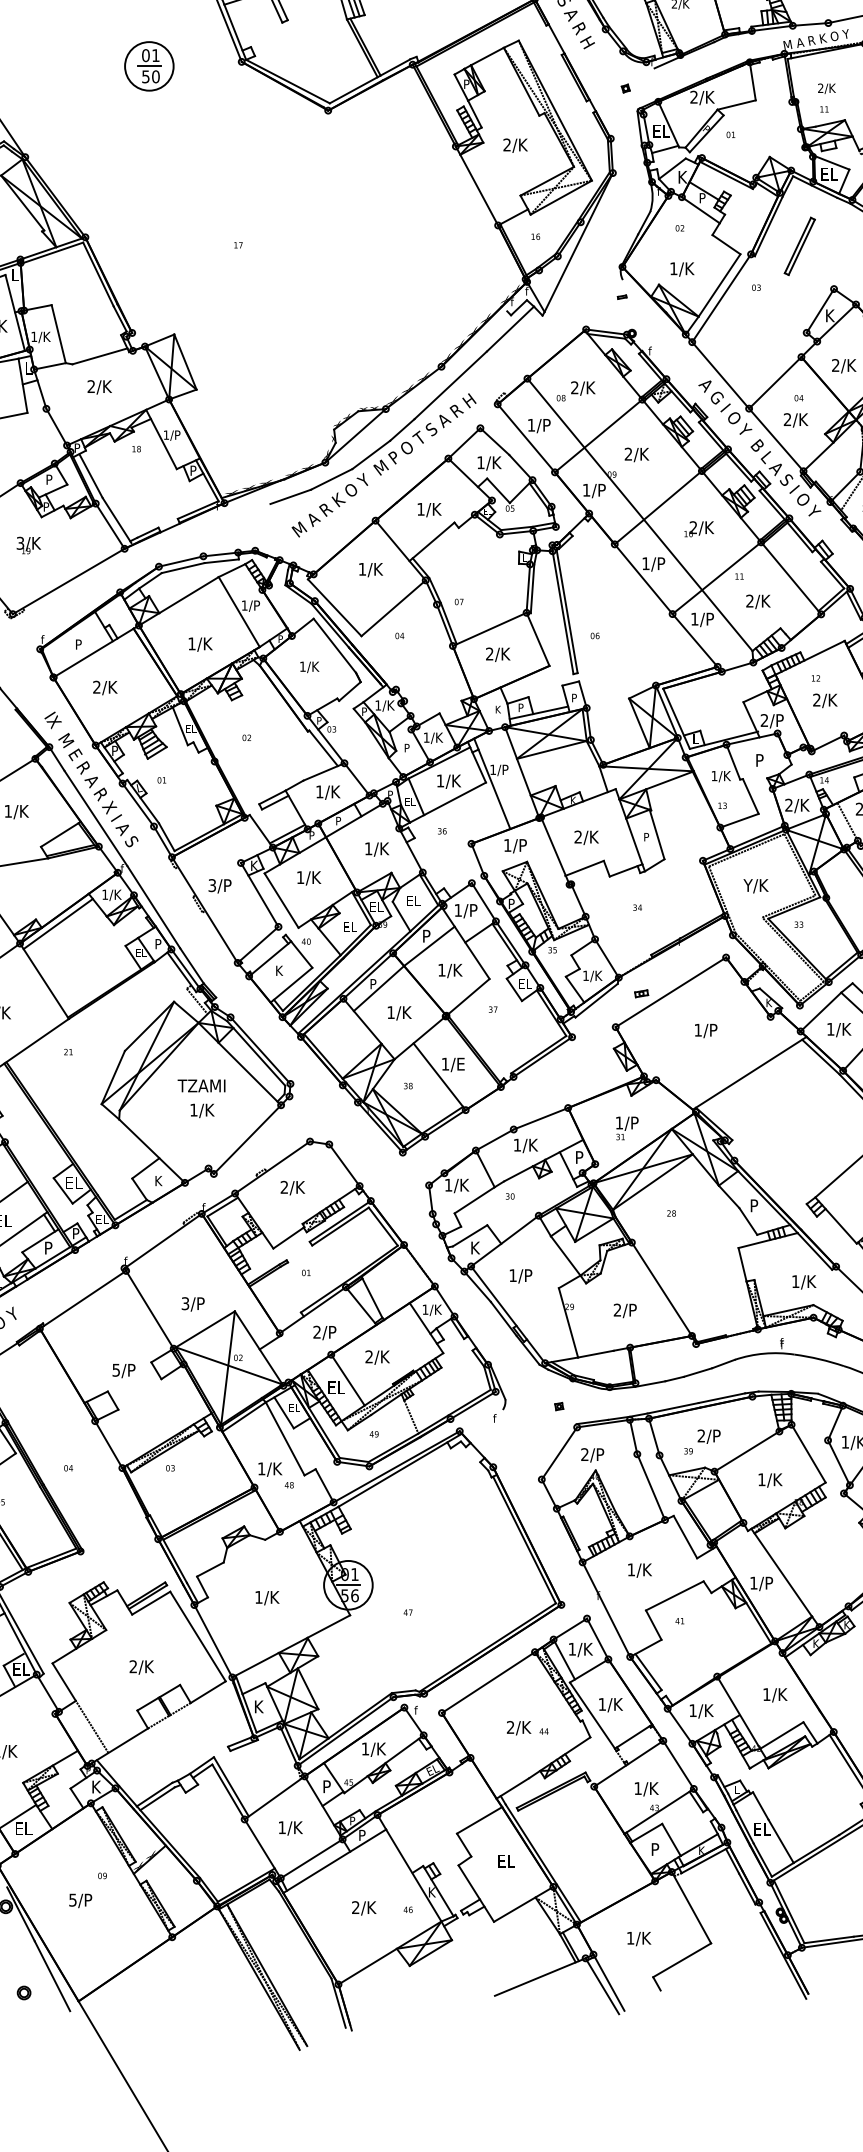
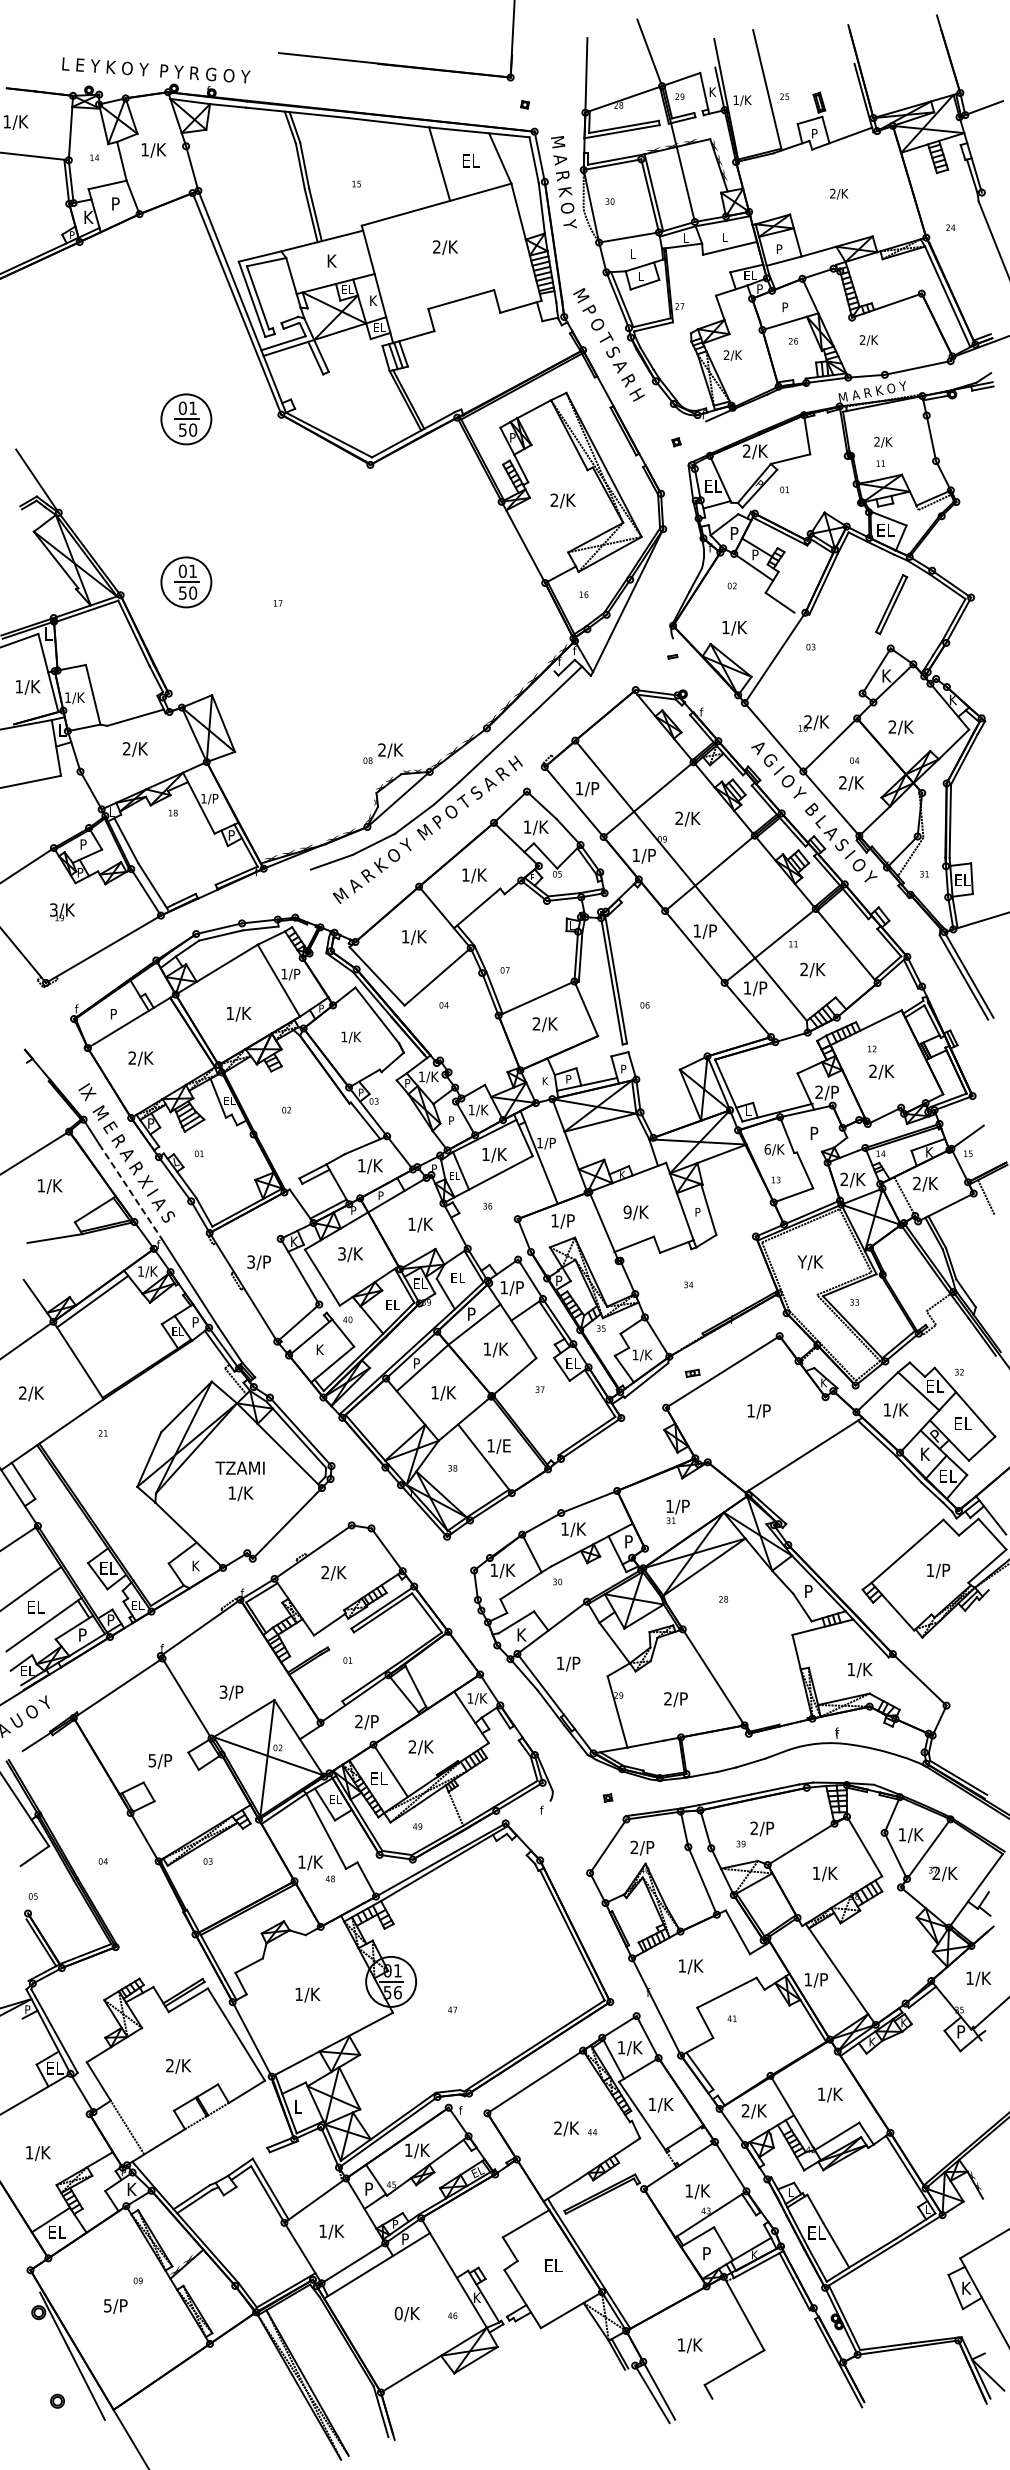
text: (683, 177) -> (735, 533), K -> P
part: (149, 224) -> (186, 582), added
part: (799, 246) -> (891, 604), moved
line: (719, 285) -> (772, 644), removed
text: (576, 391) -> (383, 753), moved
text: (77, 447) -> (112, 811), P -> L
text: (699, 529) -> (814, 723), moved
text: (714, 776) -> (767, 1149), 1/K -> 6/K
line: (95, 818) -> (131, 1193), solid -> dashed
text: (578, 836) -> (627, 1211), 2/K -> 9/K
text: (300, 877) -> (341, 1253), 1/K -> 3/K
text: (259, 1706) -> (299, 2106), K -> L
text: (692, 1710) -> (745, 2110), 1/K -> 2/K
text: (355, 1907) -> (398, 2313), 2/K -> 0/K
line: (540, 1976) -> (588, 2384), removed

